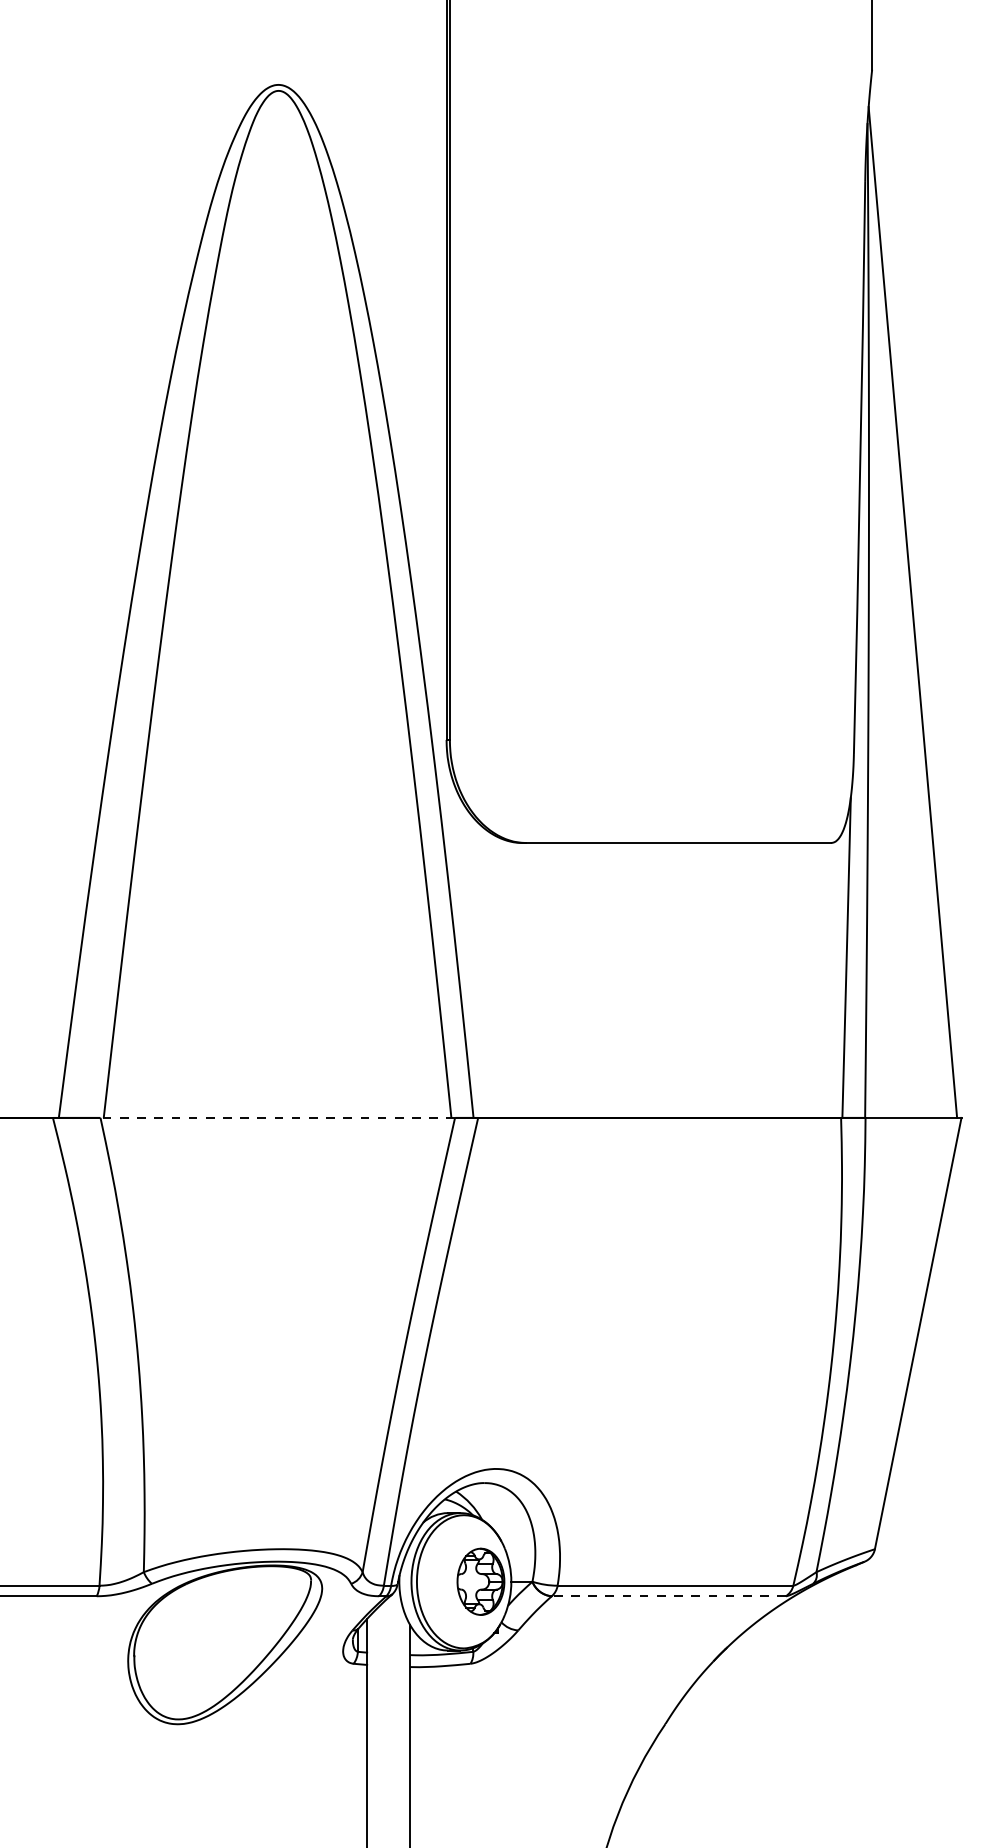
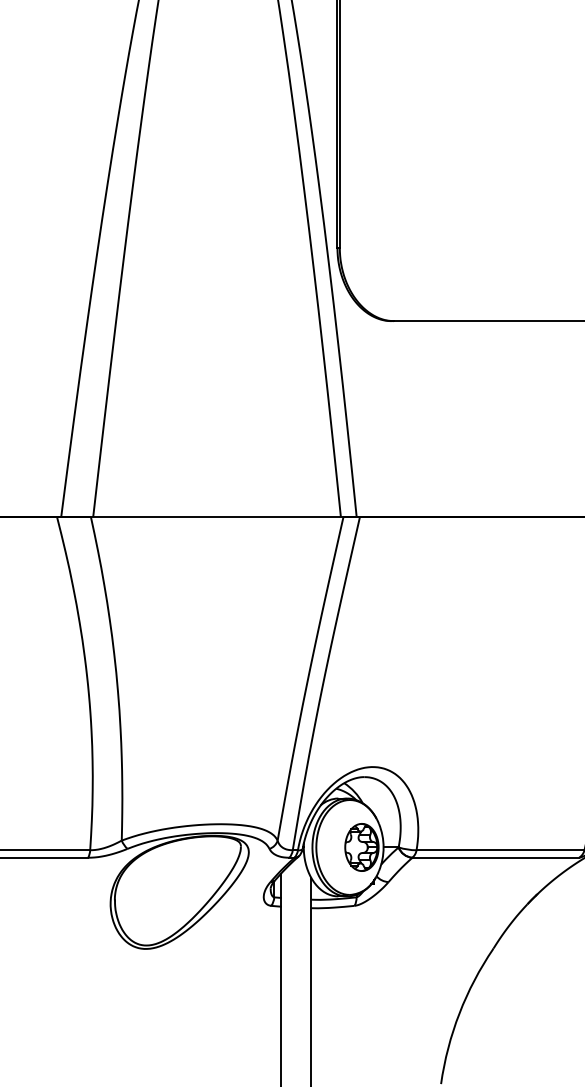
line: (277, 1117) -> (216, 516), dashed -> solid
line: (668, 1596) -> (495, 857), dashed -> solid

